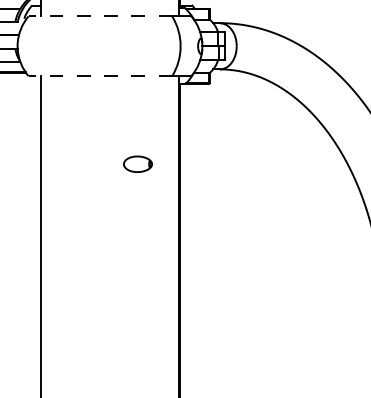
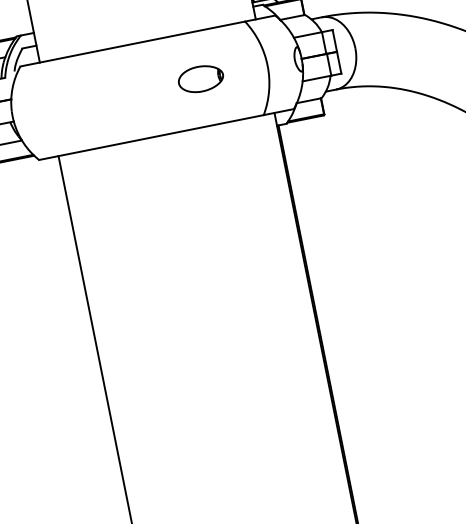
line: (100, 16) -> (132, 44), dashed -> solid
line: (100, 76) -> (151, 138), dashed -> solid
part: (137, 163) -> (199, 77), moved

